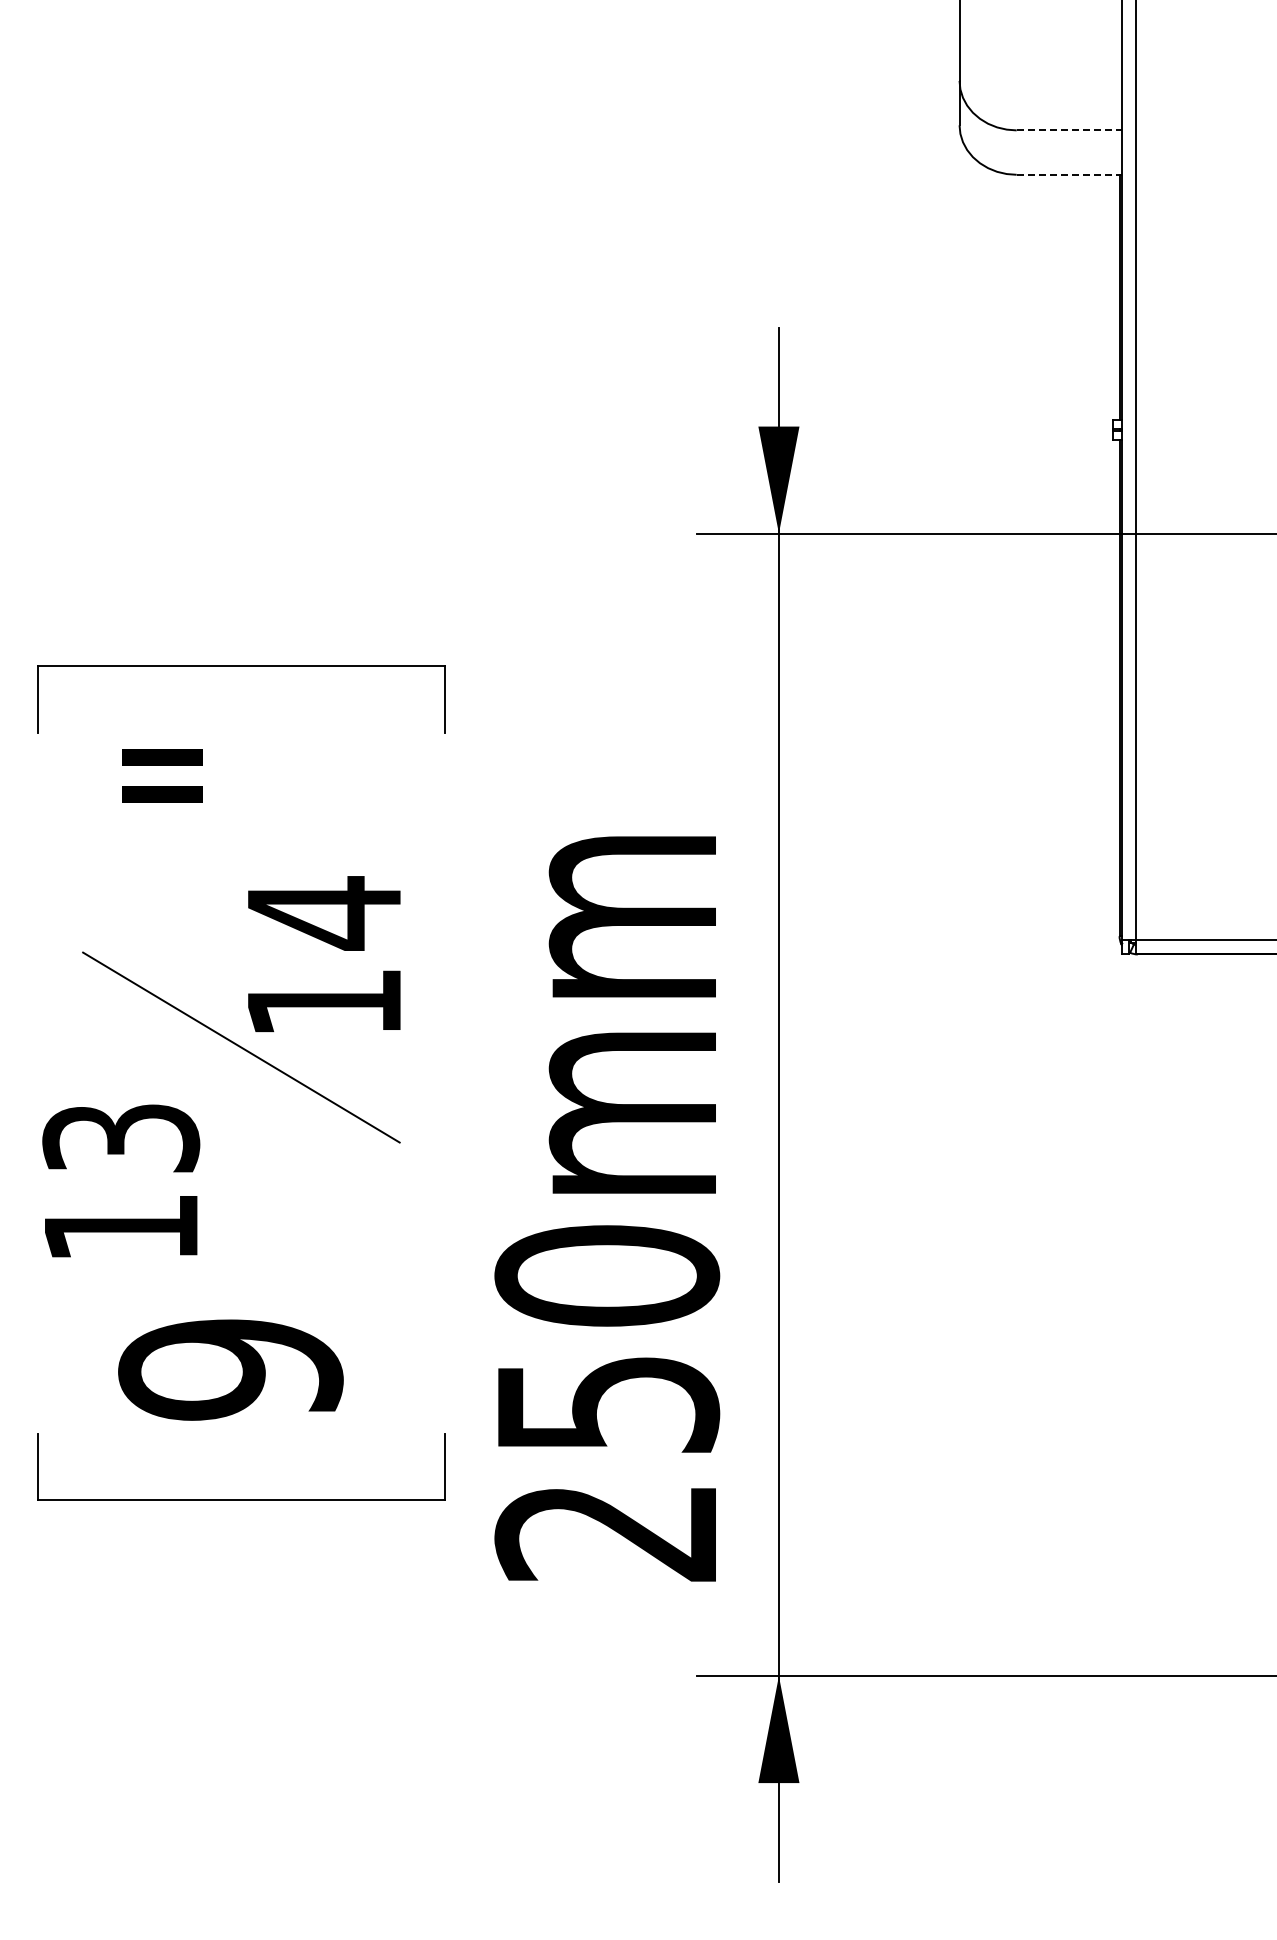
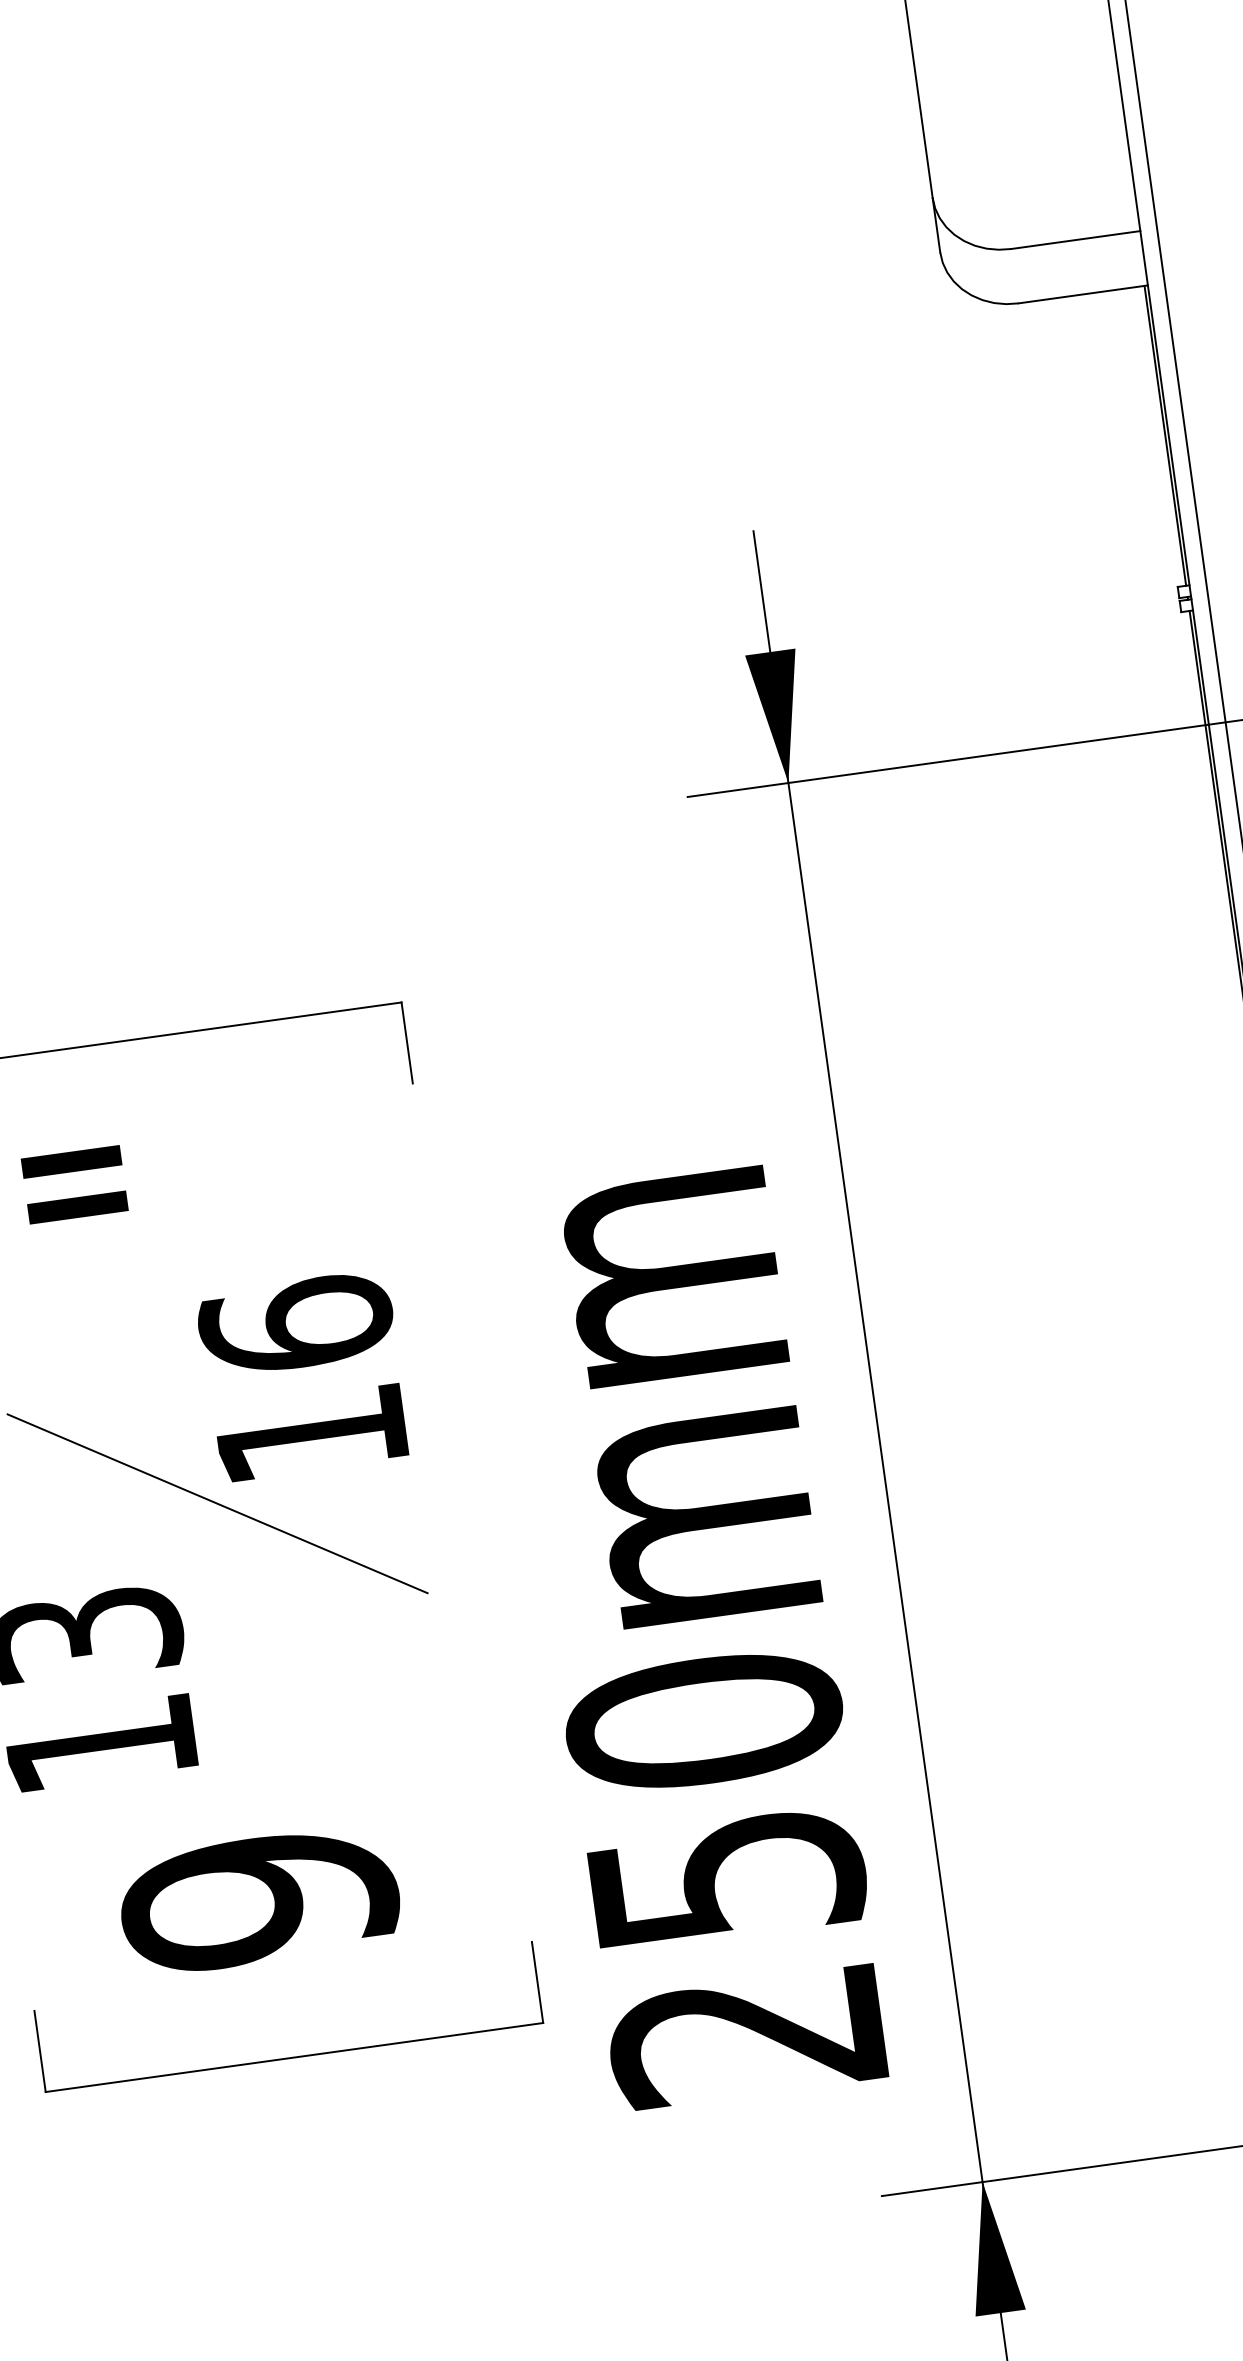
line: (1069, 130) -> (1075, 240), dashed -> solid
line: (1069, 174) -> (1083, 294), dashed -> solid
text: (324, 913) -> (296, 1325), 14 -> 16

